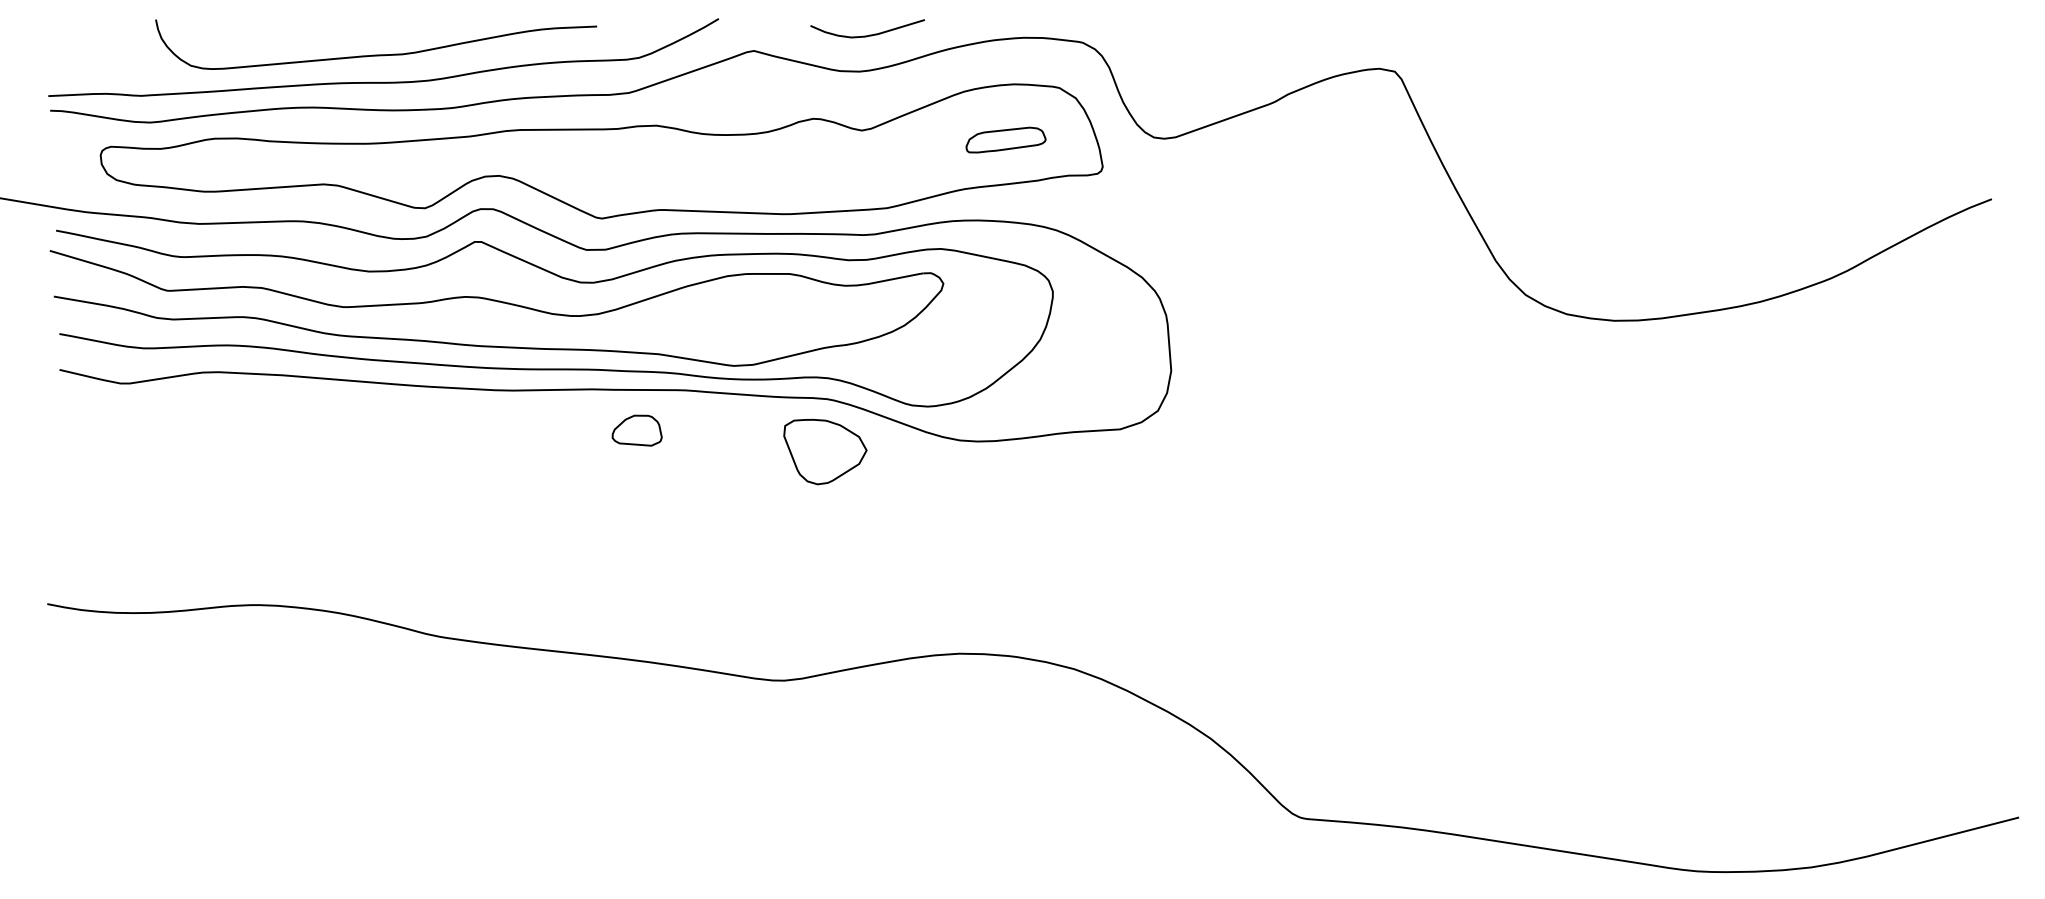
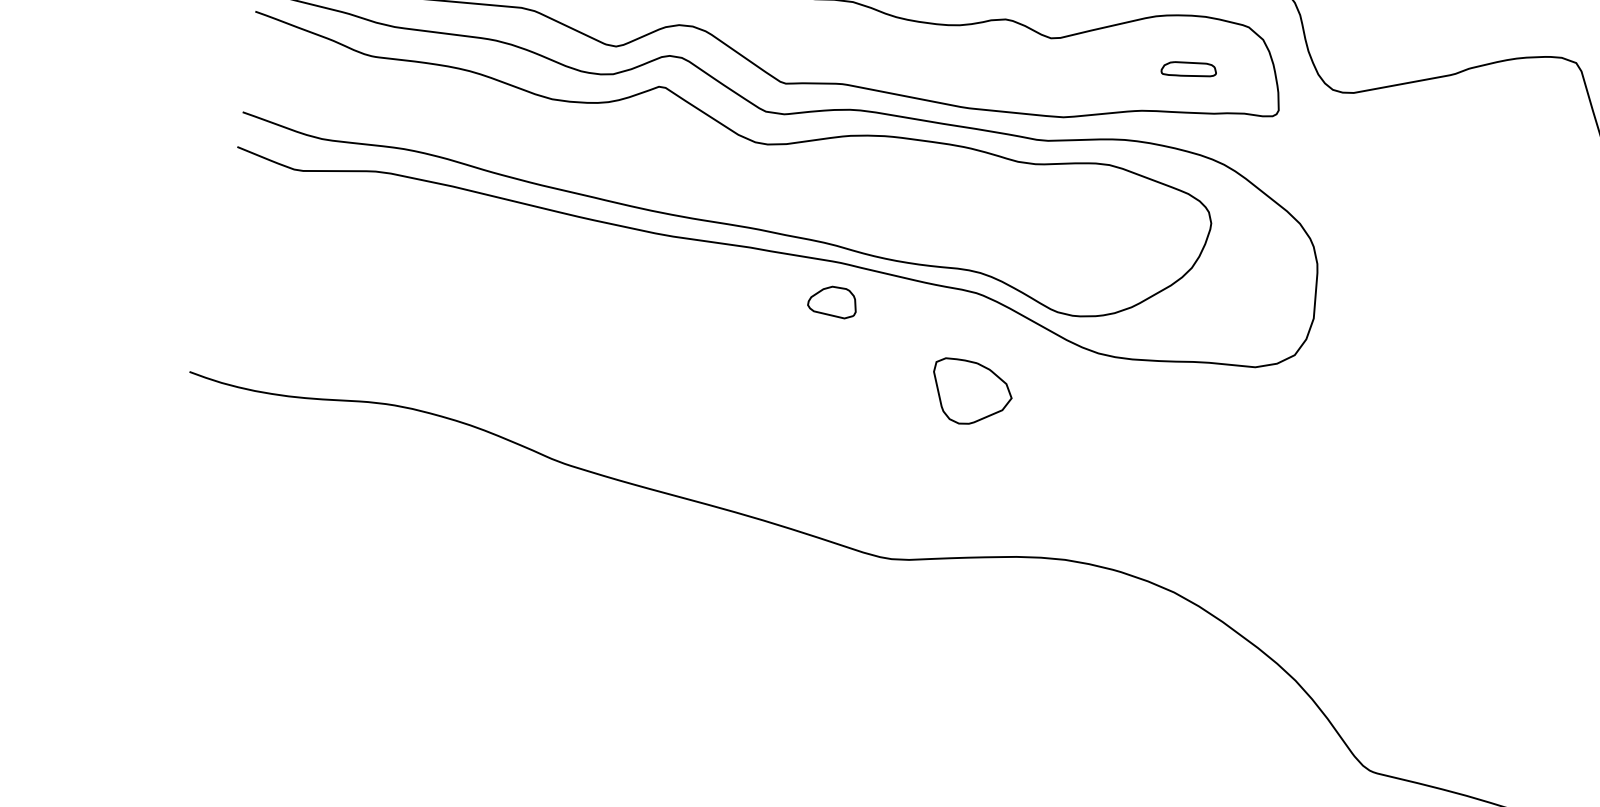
part: (1005, 139) -> (1188, 68), size x0.7
part: (497, 302) -> (671, 148), removed
part: (636, 430) -> (832, 301), moved
part: (825, 452) -> (971, 393), moved

